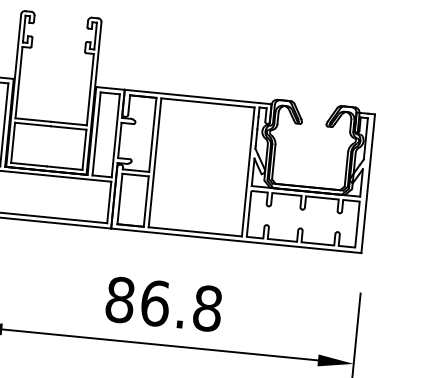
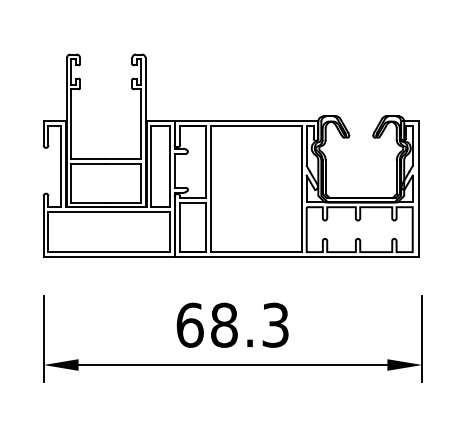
text: (163, 303) -> (232, 324), 86.8 -> 68.3

